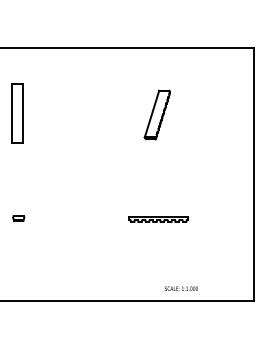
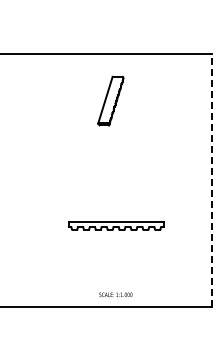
part: (156, 114) -> (109, 100), moved
line: (254, 174) -> (211, 180), solid -> dashed
part: (158, 219) -> (115, 225), size x1.6
text: (181, 288) -> (115, 294), moved

